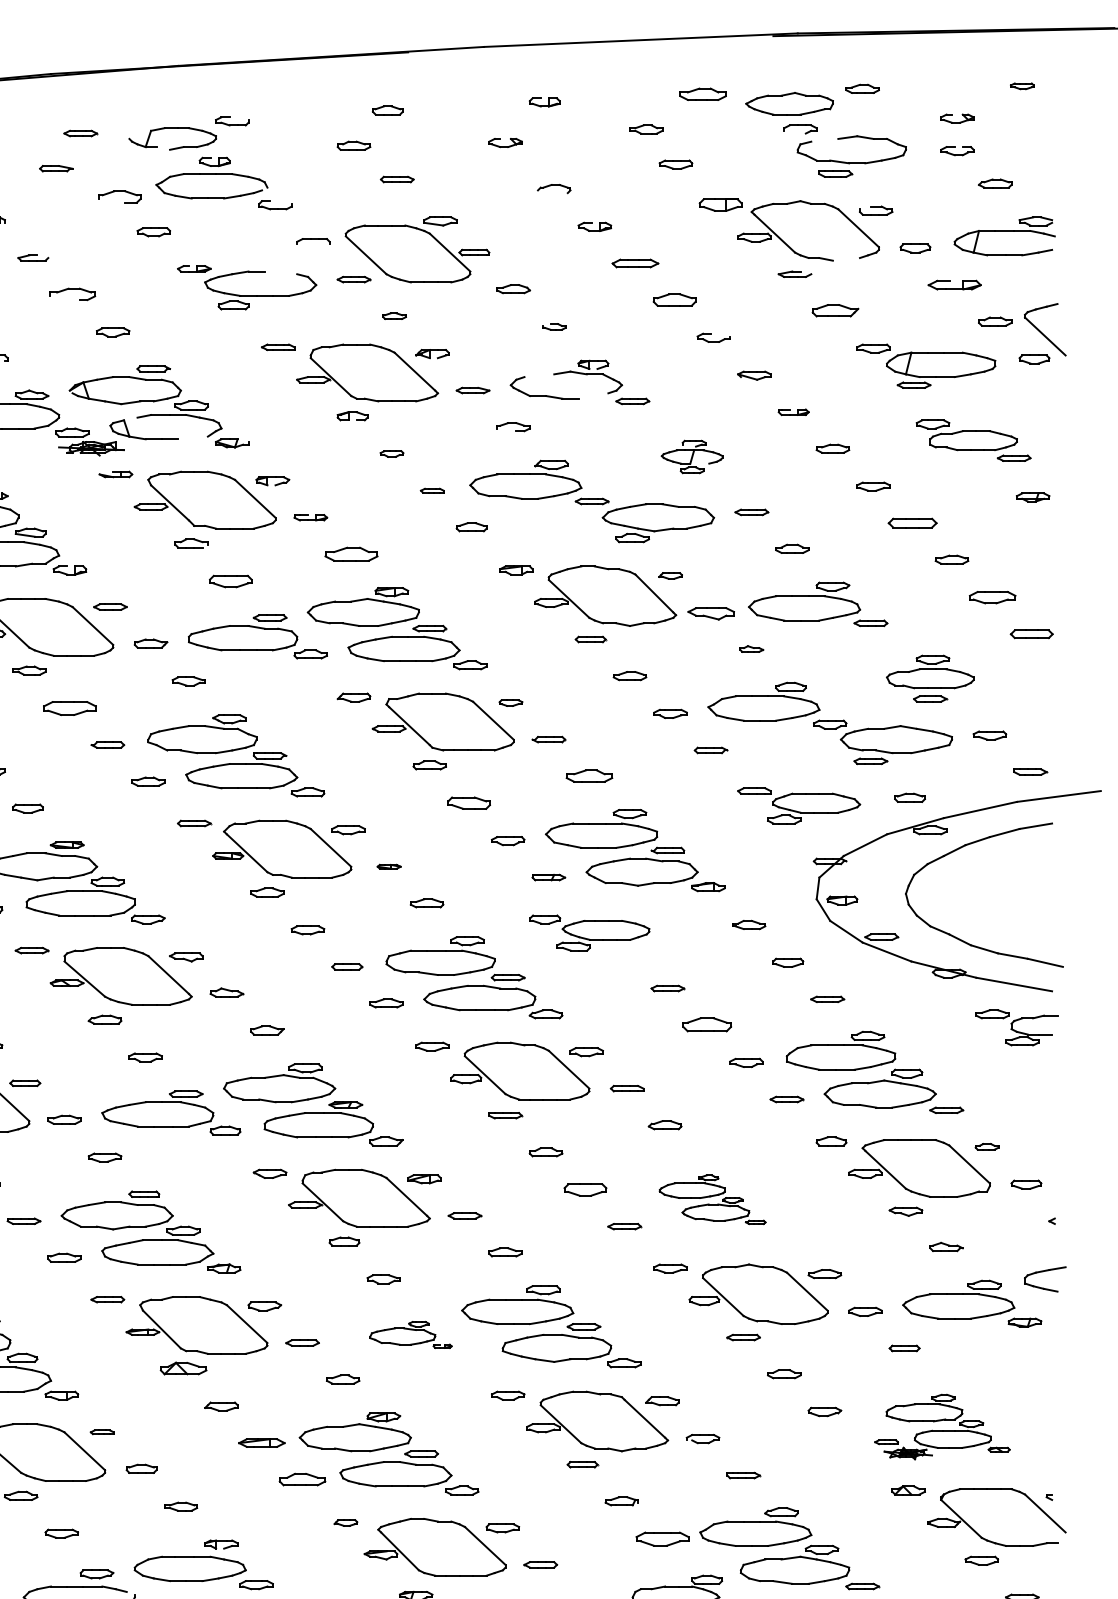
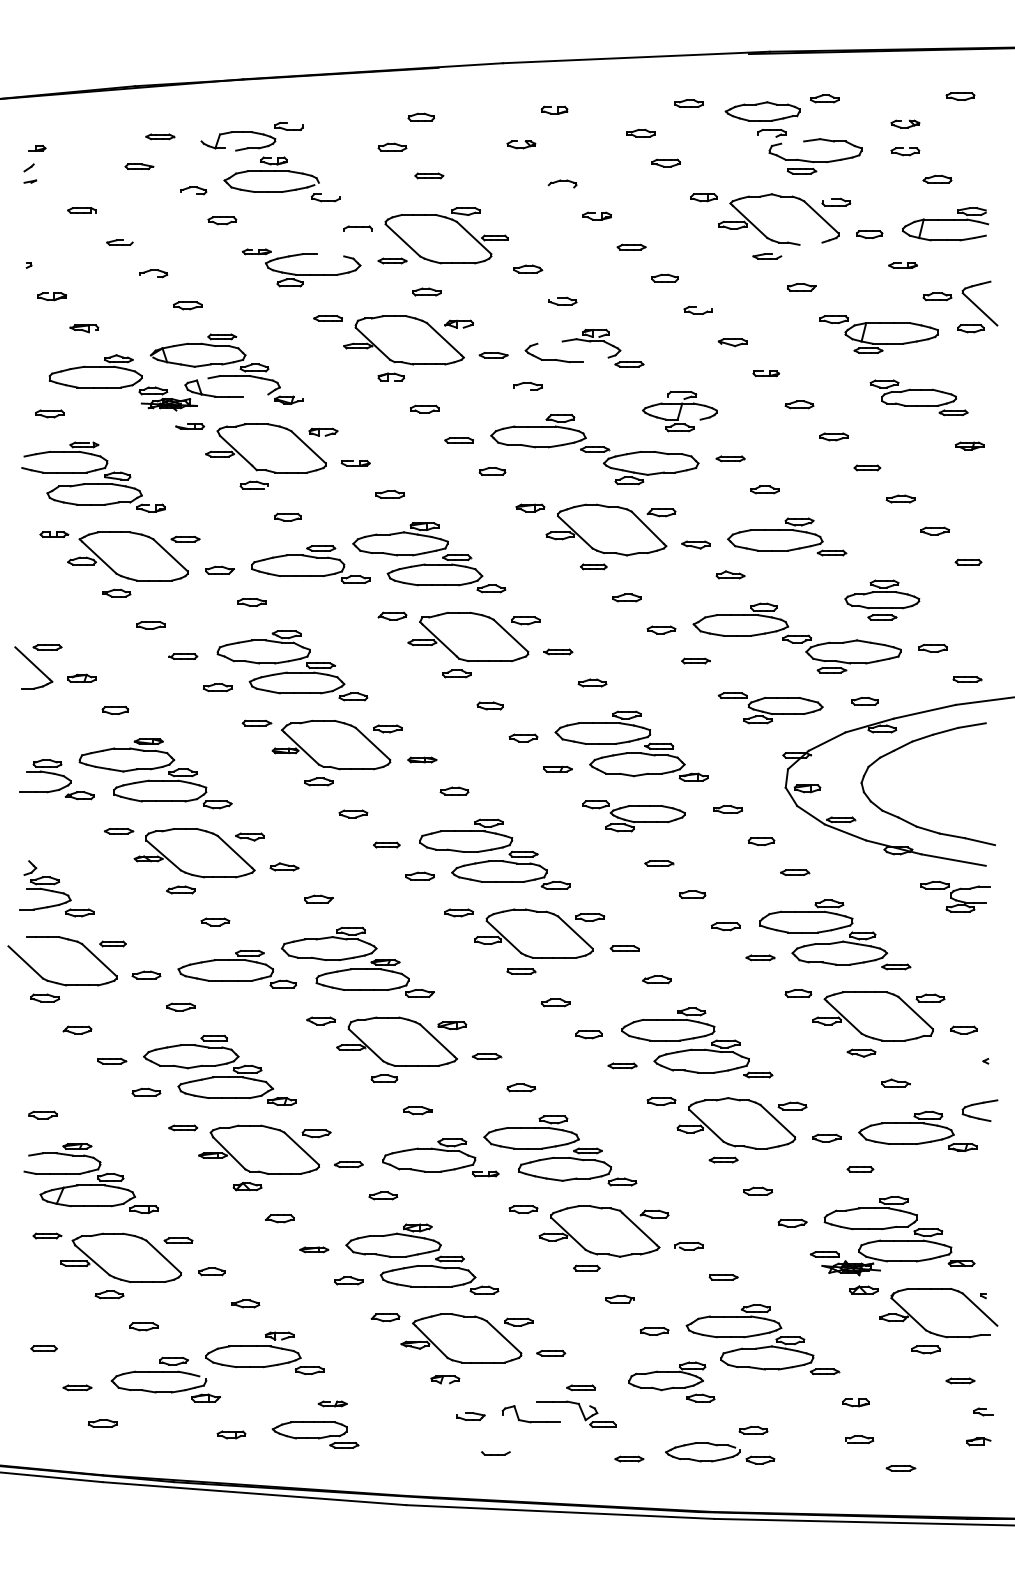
part: (1022, 86) -> (960, 96), size x1.43
part: (702, 94) -> (688, 103), size x0.71
part: (119, 196) -> (193, 190), size x0.71
part: (719, 204) -> (703, 197), size x0.71
part: (635, 262) -> (631, 246), size x0.71
part: (954, 284) -> (902, 265), size x0.62
part: (72, 294) -> (153, 273), size x0.71
part: (674, 299) -> (664, 277), size x0.71
part: (835, 310) -> (801, 287), size x0.71
part: (394, 315) -> (426, 291), size x1.43
part: (554, 326) -> (562, 300), size x1.43
part: (391, 453) -> (424, 408), size x1.43
part: (691, 456) -> (679, 411), size x1.43
part: (431, 490) -> (458, 440), size x1.43
part: (912, 522) -> (867, 467), size x0.62
part: (350, 554) -> (389, 494), size x0.62
part: (670, 575) -> (661, 512), size x1.43
part: (230, 580) -> (287, 516), size x0.71
part: (991, 596) -> (934, 530), size x0.71
part: (710, 613) -> (695, 544), size x0.71
part: (1031, 633) -> (968, 561), size x0.71
part: (751, 648) -> (730, 574), size x1.43
part: (510, 702) -> (525, 620), size x1.43
part: (69, 708) -> (150, 625), size x0.62
part: (589, 775) -> (592, 682), size x0.71
part: (468, 802) -> (489, 705), size x0.71
part: (389, 866) -> (422, 759), size x1.43
part: (589, 933) -> (633, 816), moved
part: (706, 1025) -> (692, 894), size x0.62
part: (987, 1146) -> (930, 997), size x1.43
part: (584, 1189) -> (588, 1034), size x0.71
part: (712, 1199) -> (697, 1042), size x1.67
part: (410, 1334) -> (440, 1157), size x1.67
part: (183, 1368) -> (247, 1186), size x0.71
part: (942, 1427) -> (892, 1236), size x1.43
part: (102, 1432) -> (178, 1240), size x1.43
part: (262, 1442) -> (314, 1249), size x0.71
part: (302, 1479) -> (348, 1280), size x0.71
part: (345, 1522) -> (385, 1317), size x1.43
part: (662, 1539) -> (654, 1331), size x0.62

